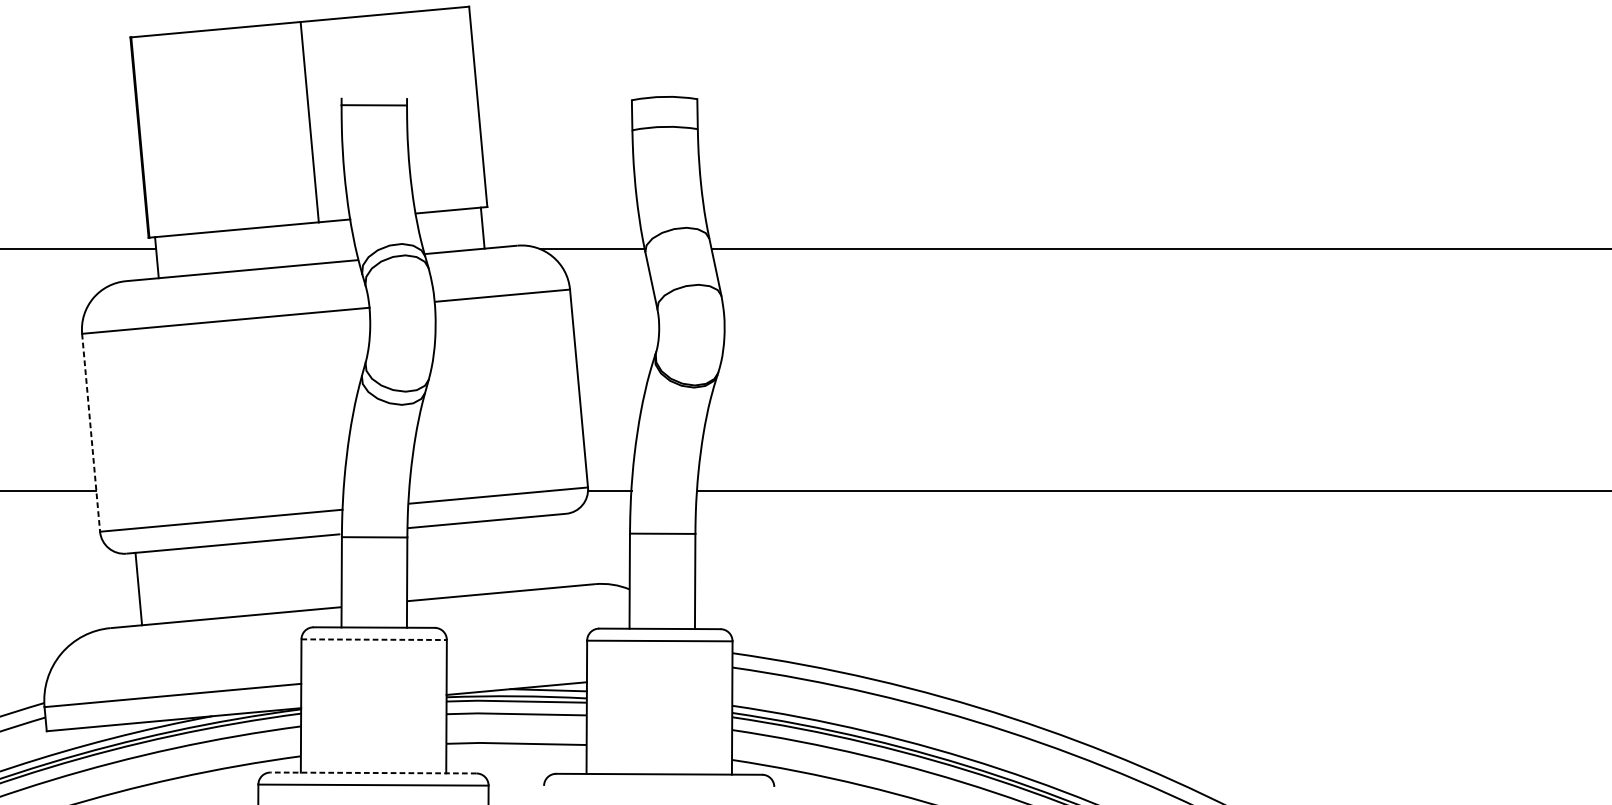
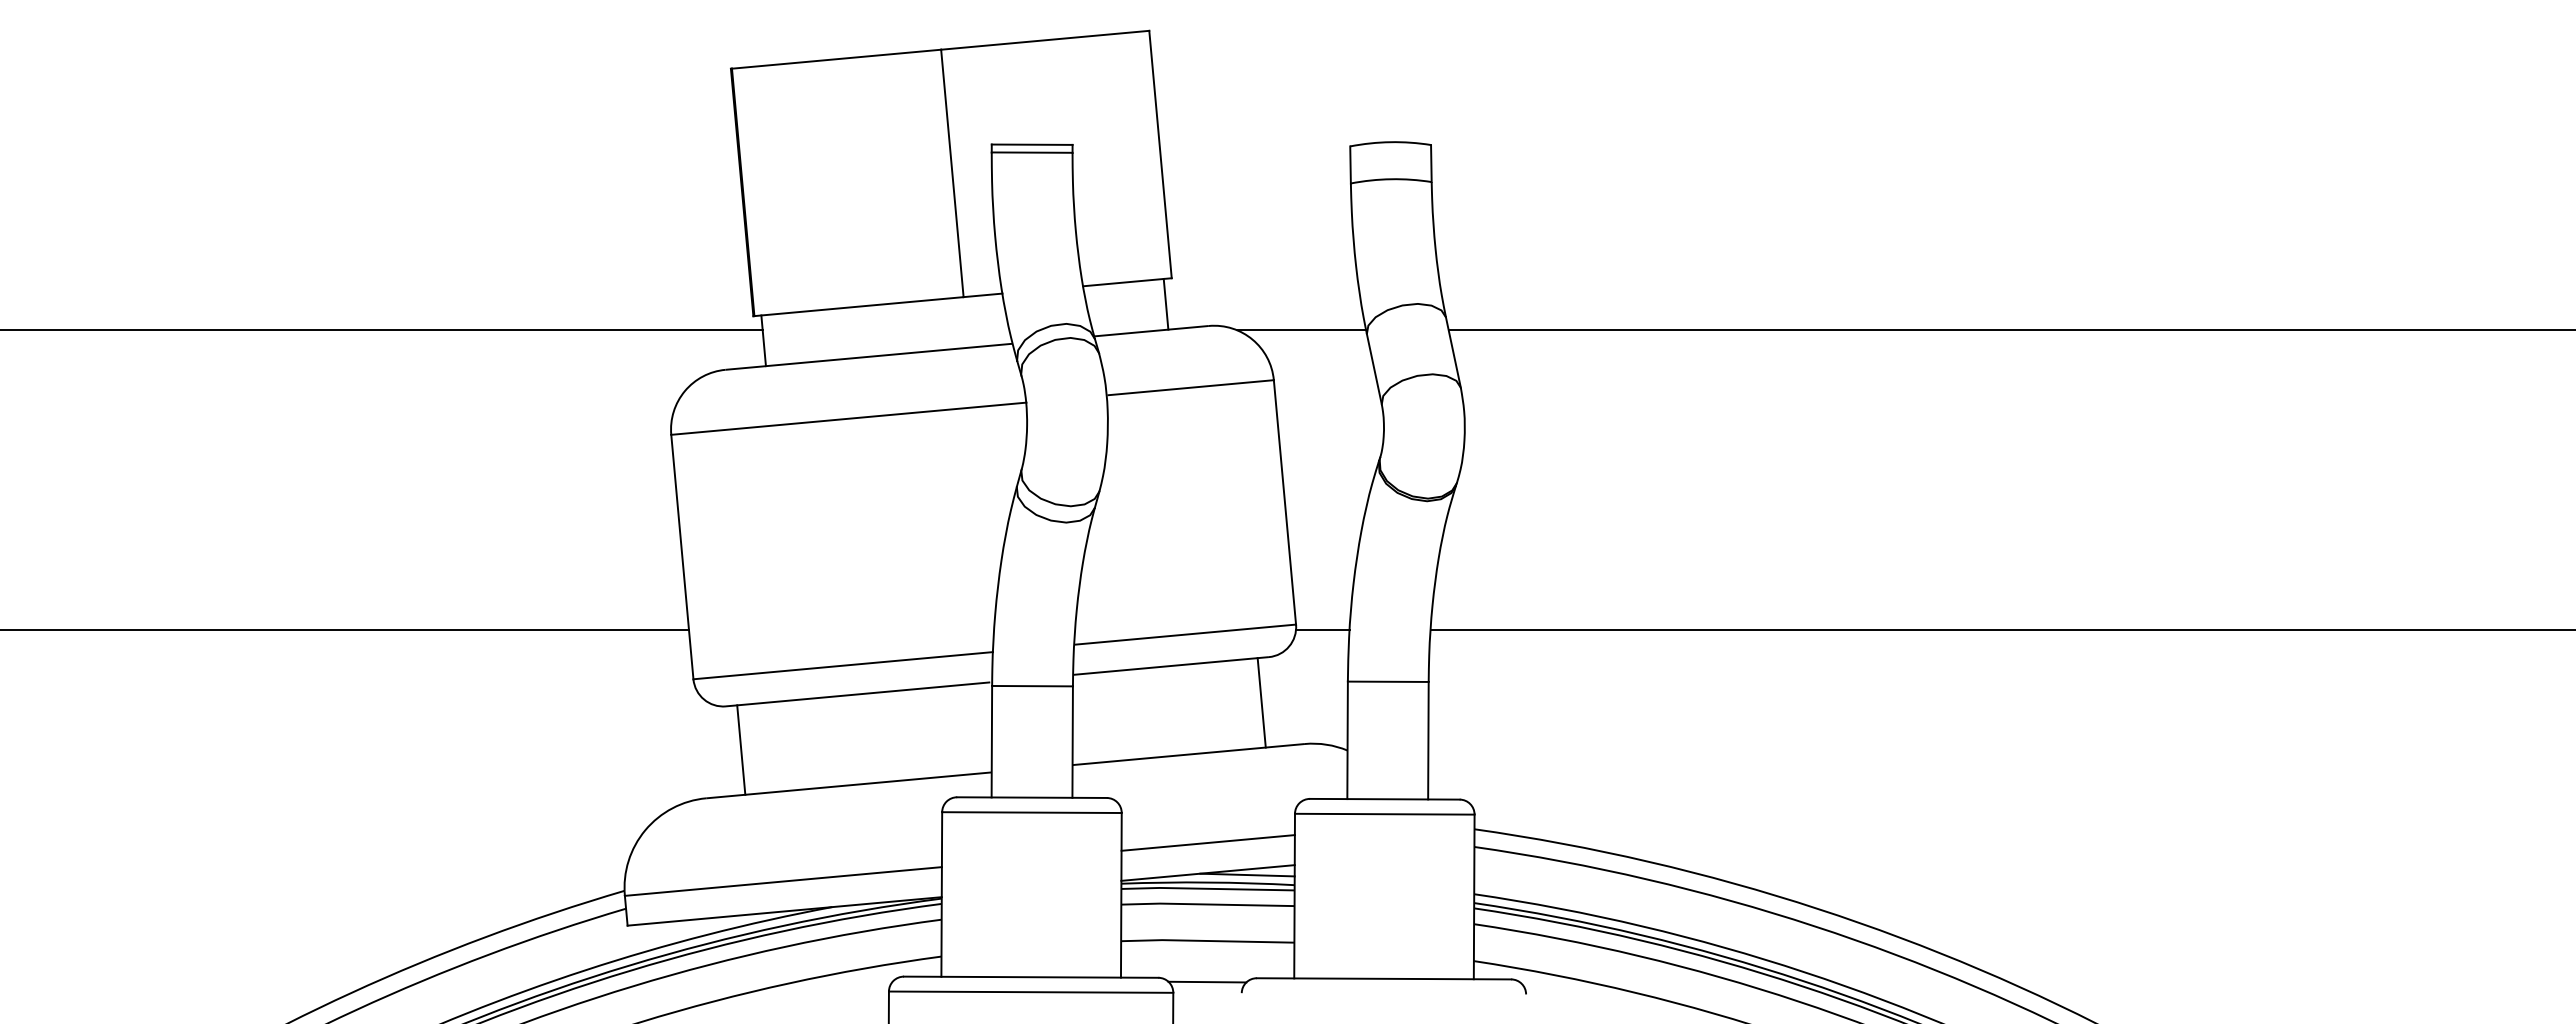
line: (373, 98) -> (1031, 144), added
line: (91, 433) -> (682, 557), dashed -> solid
line: (560, 550) -> (1261, 702), added
line: (373, 639) -> (1031, 812), dashed -> solid
line: (516, 663) -> (1207, 842), added
line: (372, 773) -> (1030, 977), dashed -> solid
line: (516, 776) -> (1207, 981), added

